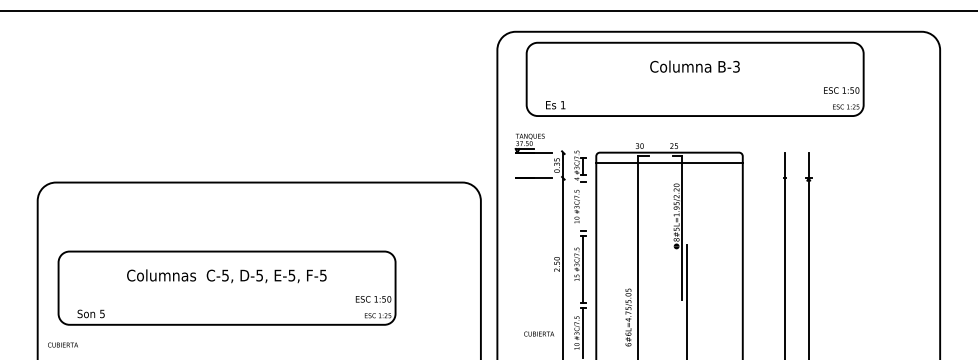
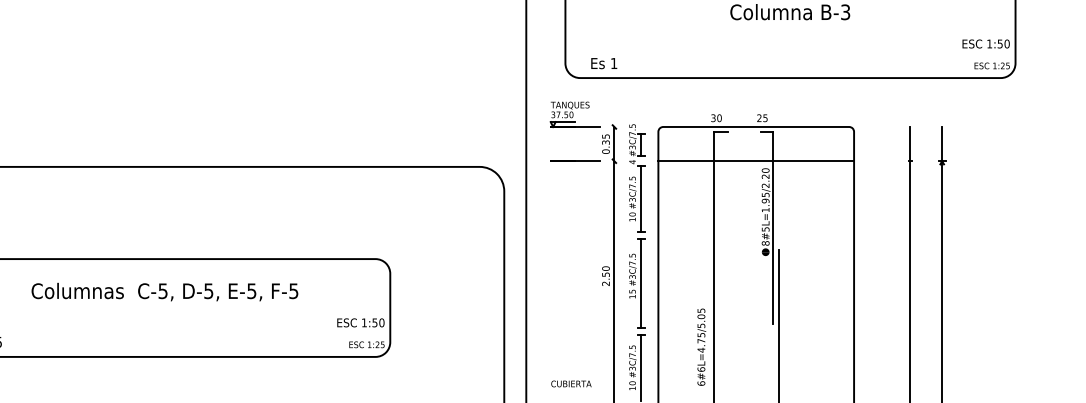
line: (669, 163) -> (756, 161), moved
line: (583, 206) -> (641, 198), added
text: (539, 333) -> (571, 383), moved

